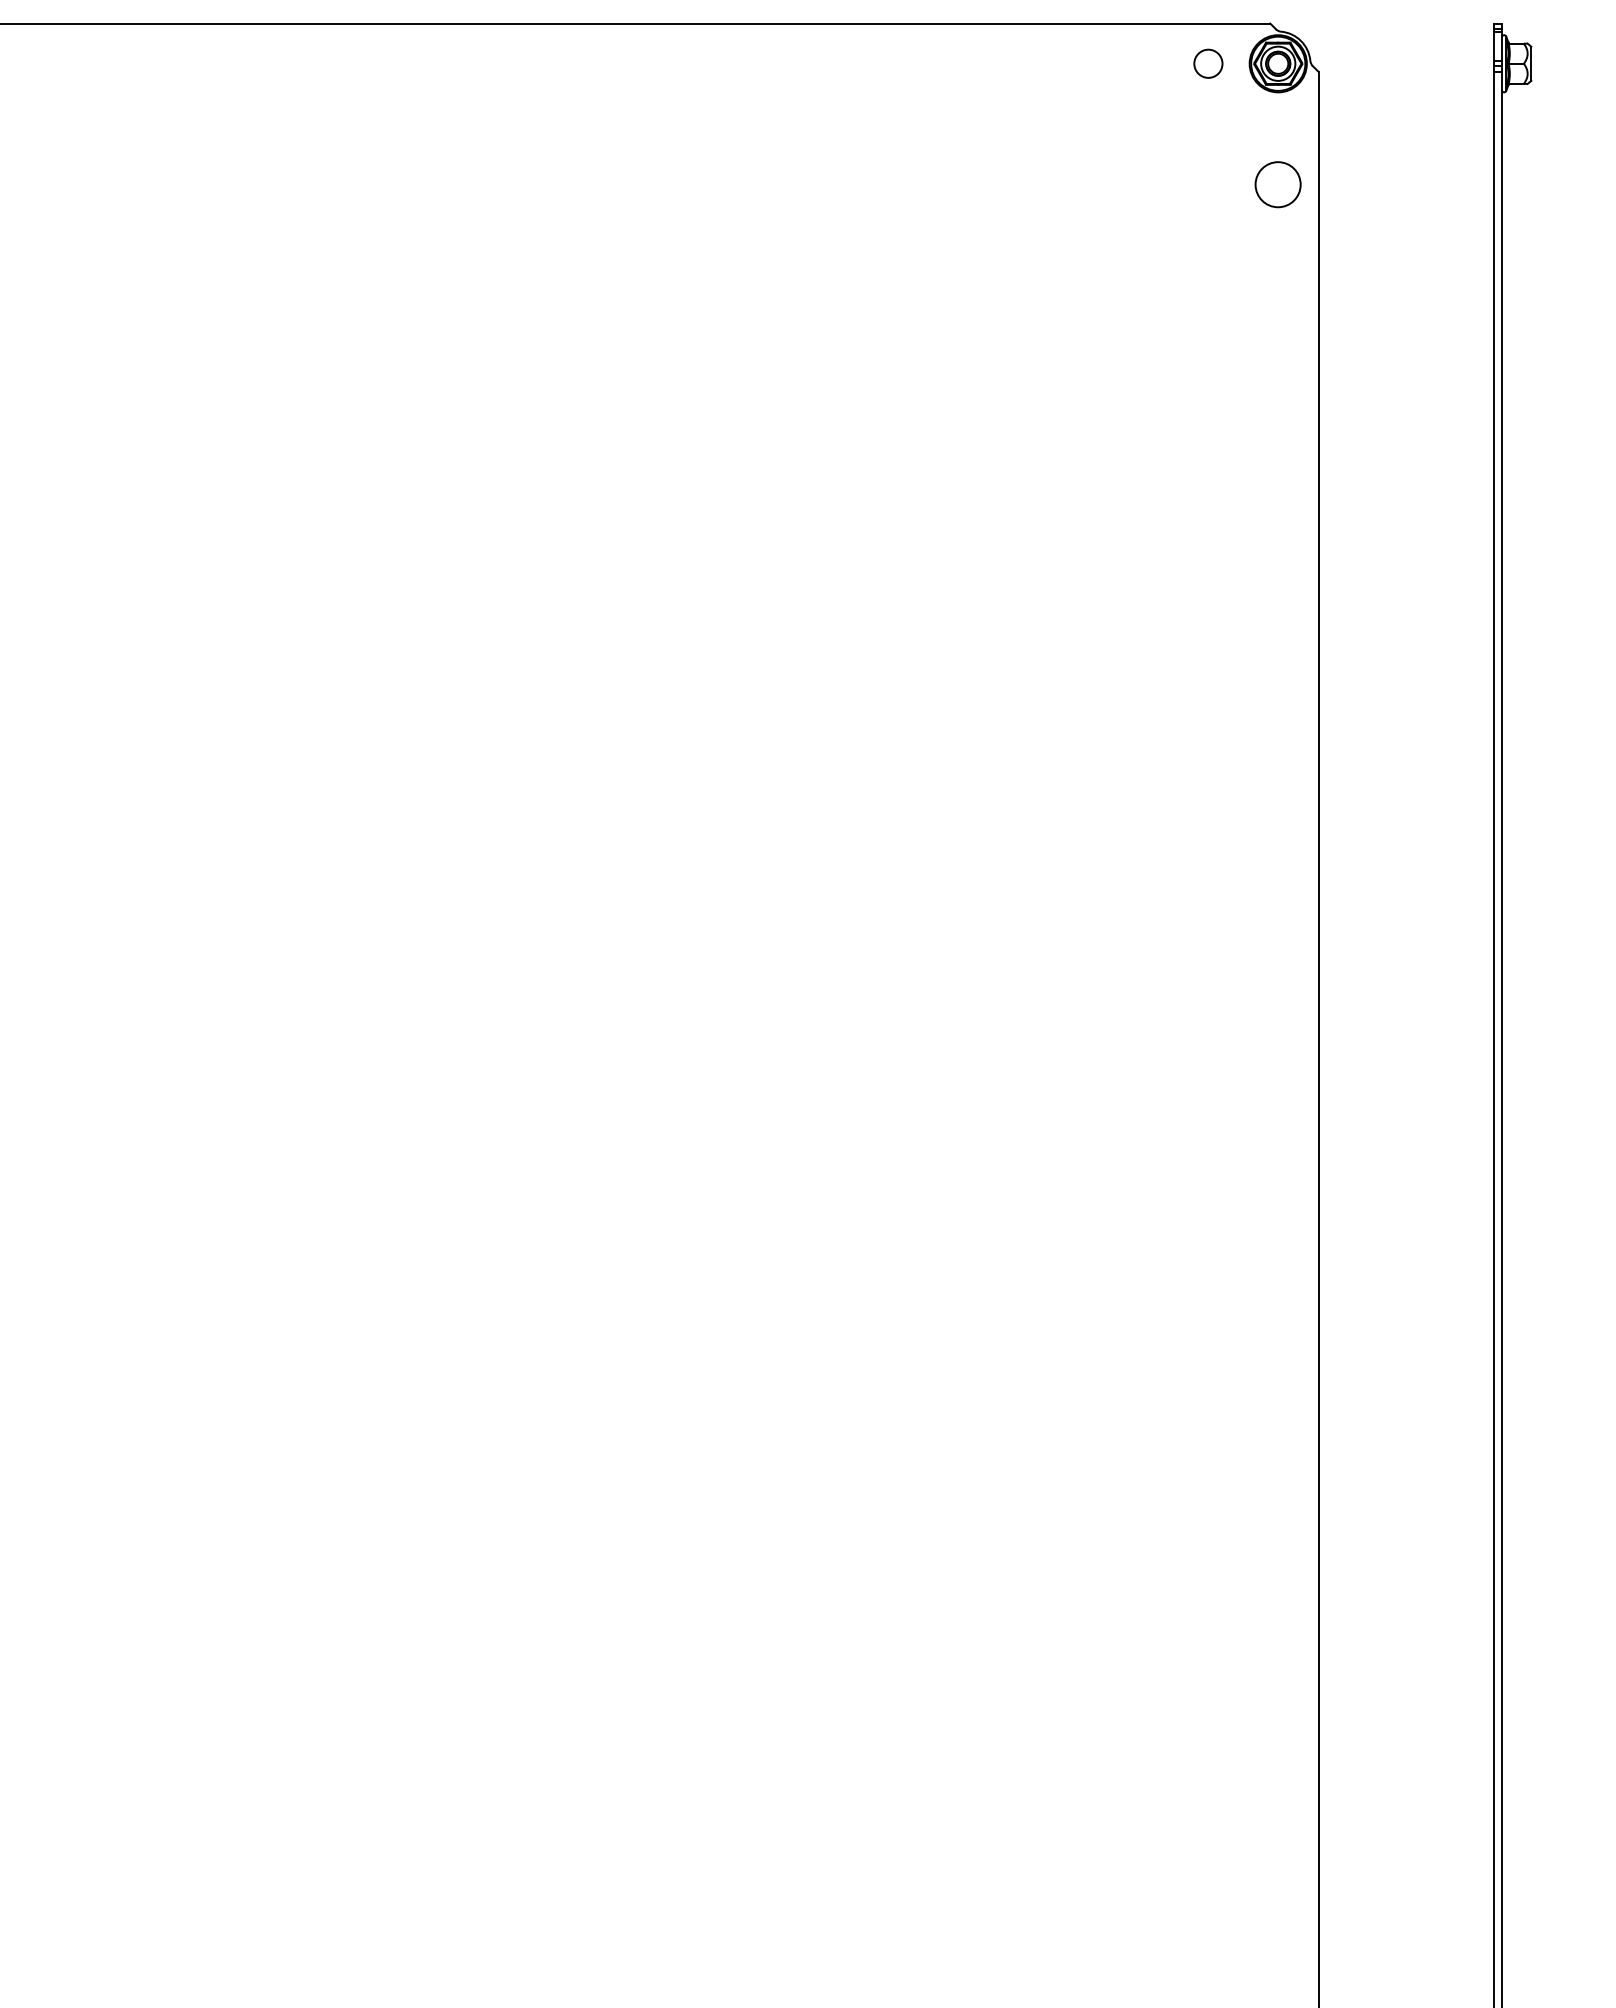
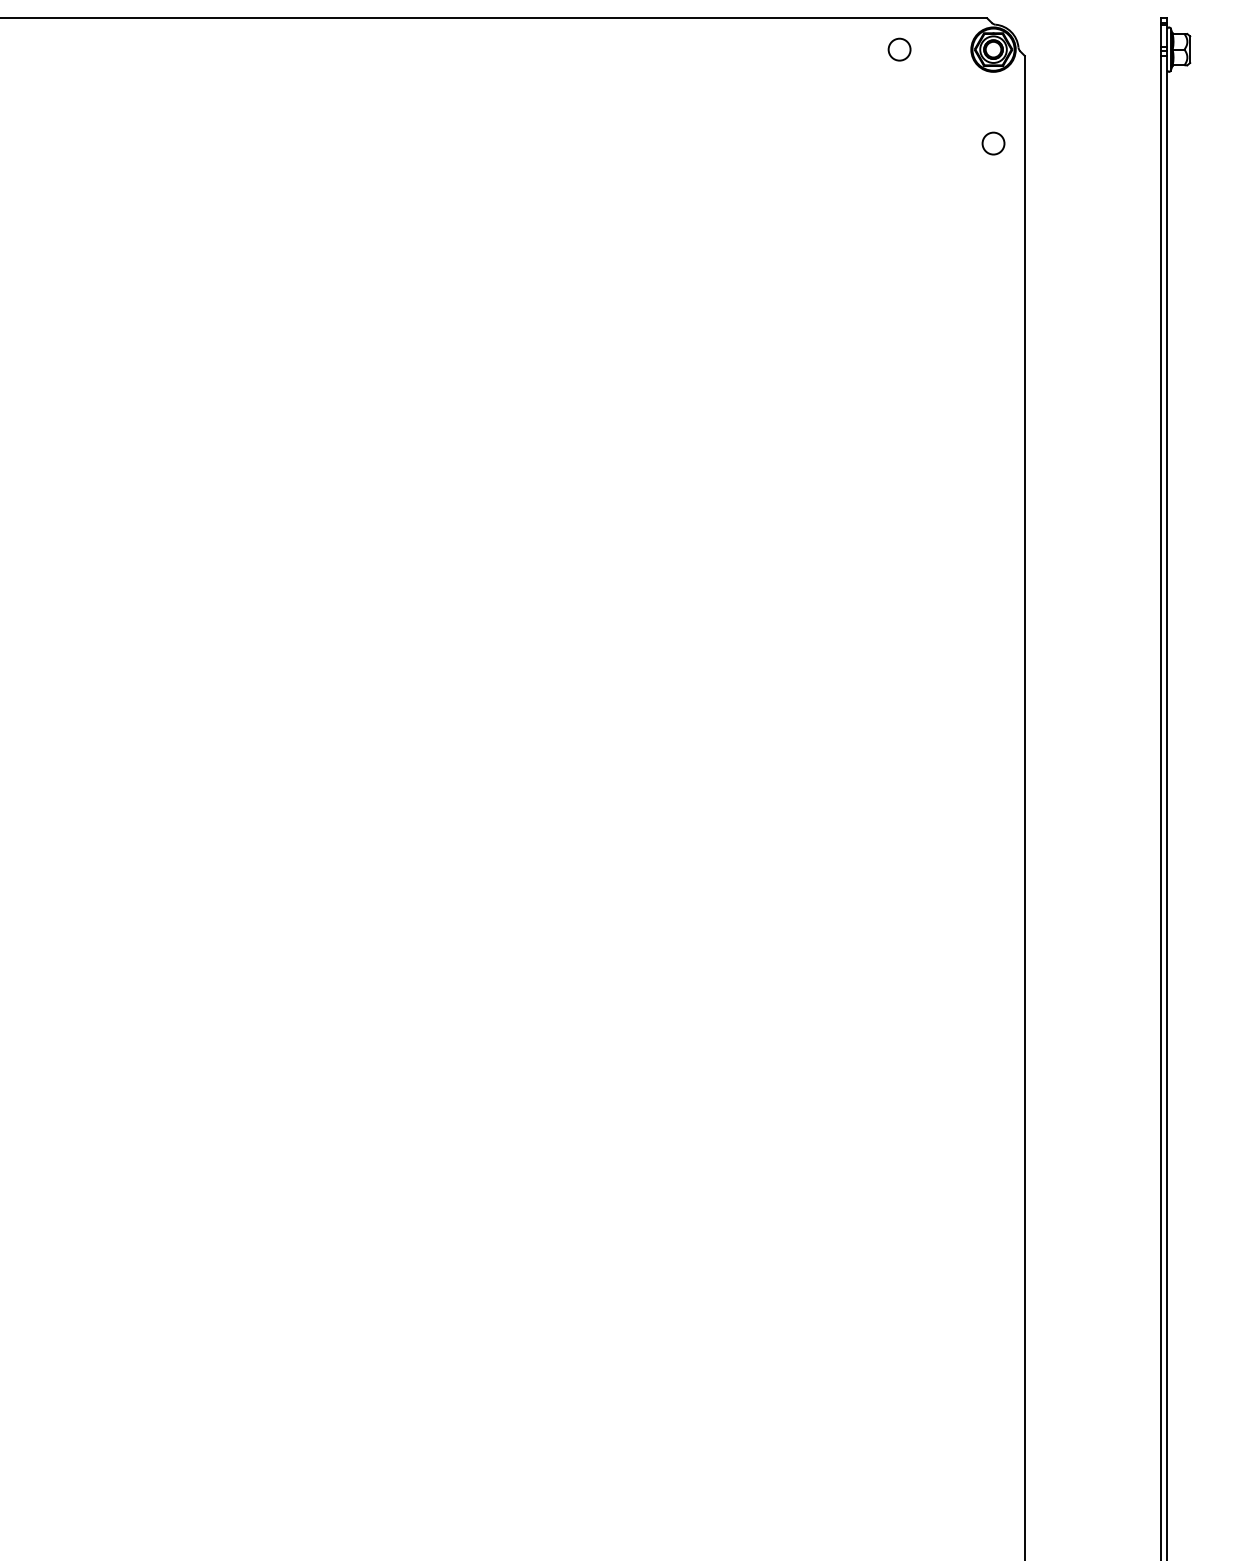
circle: (1208, 63) -> (899, 49), moved
circle: (1278, 184) -> (993, 143), size x0.62

